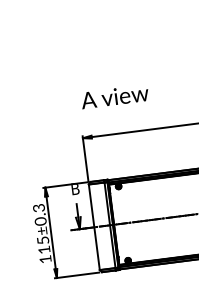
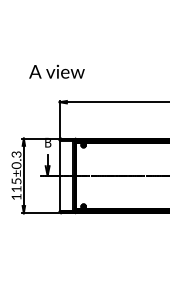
text: (114, 96) -> (56, 71), moved

